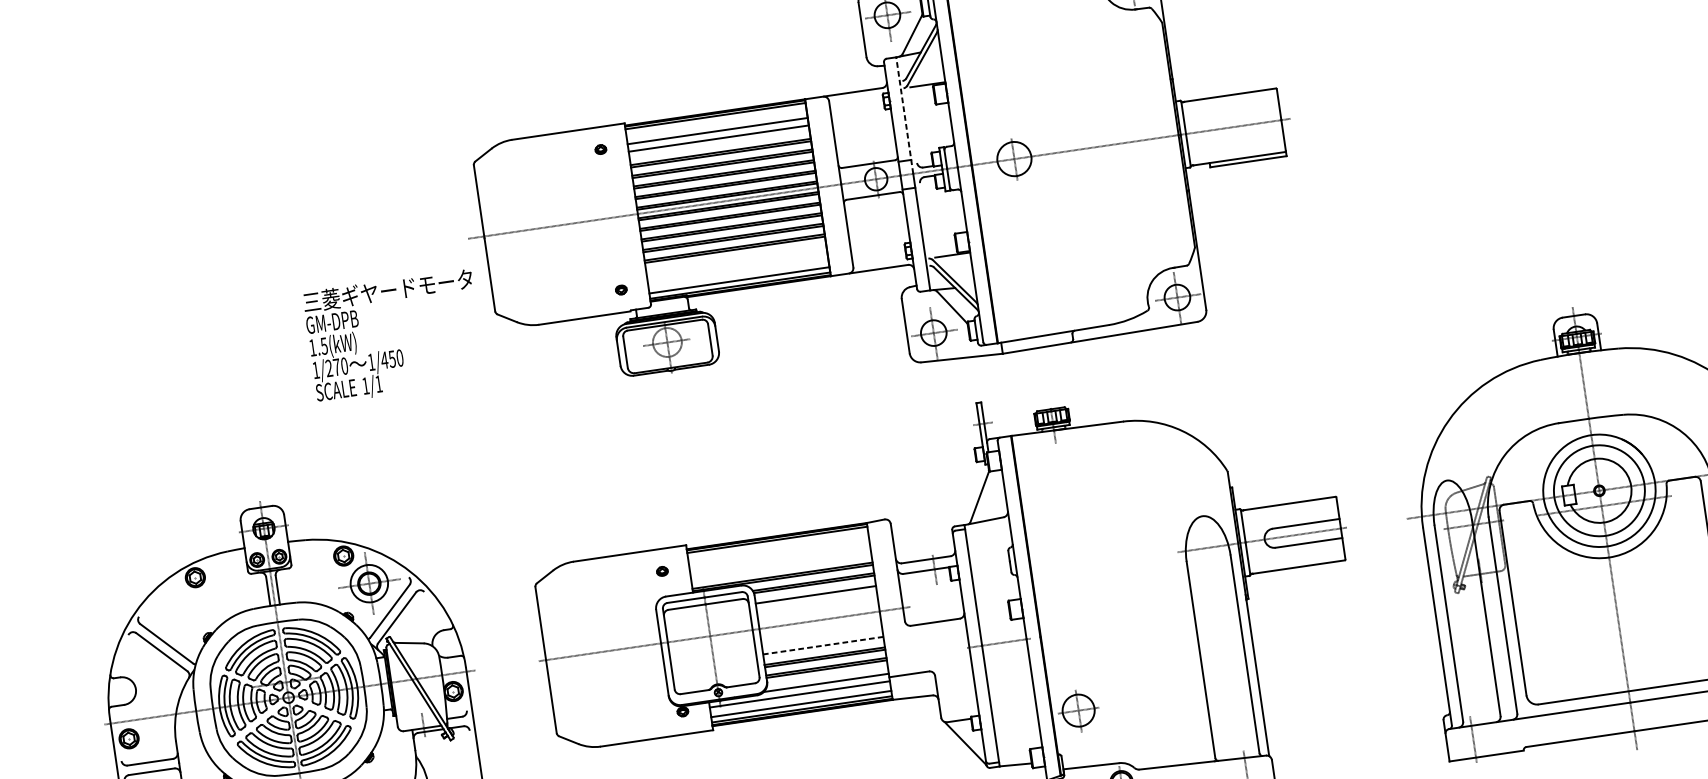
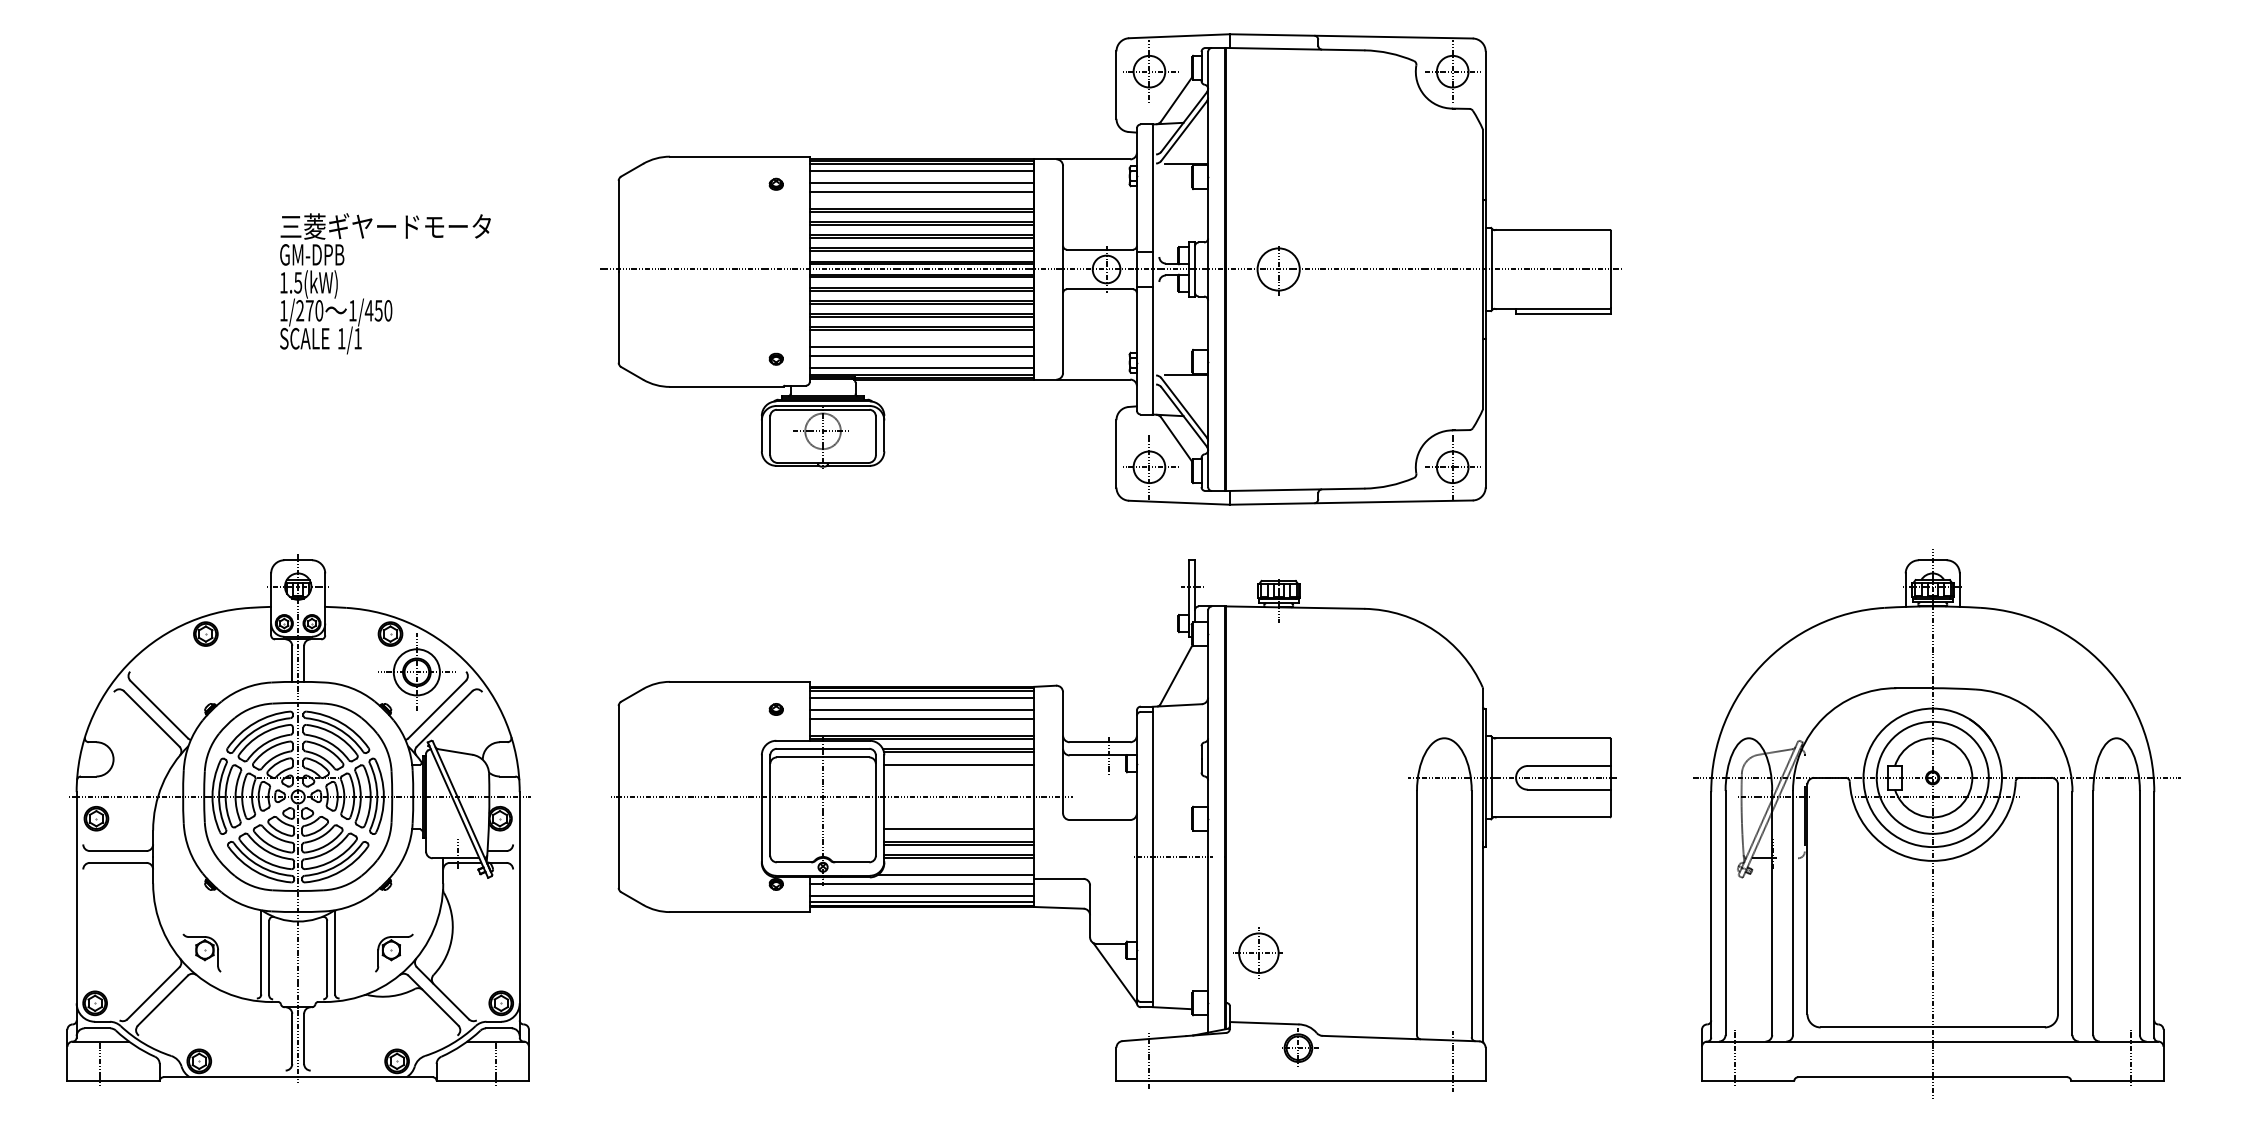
line: (904, 115) -> (1152, 196), dashed -> solid
line: (715, 121) -> (921, 170), added
line: (736, 263) -> (921, 347), added
line: (737, 270) -> (921, 356), added
text: (394, 336) -> (385, 283), moved
line: (777, 545) -> (921, 698), added
line: (779, 555) -> (921, 710), added
line: (780, 562) -> (921, 719), added
line: (823, 645) -> (959, 828), dashed -> solid

